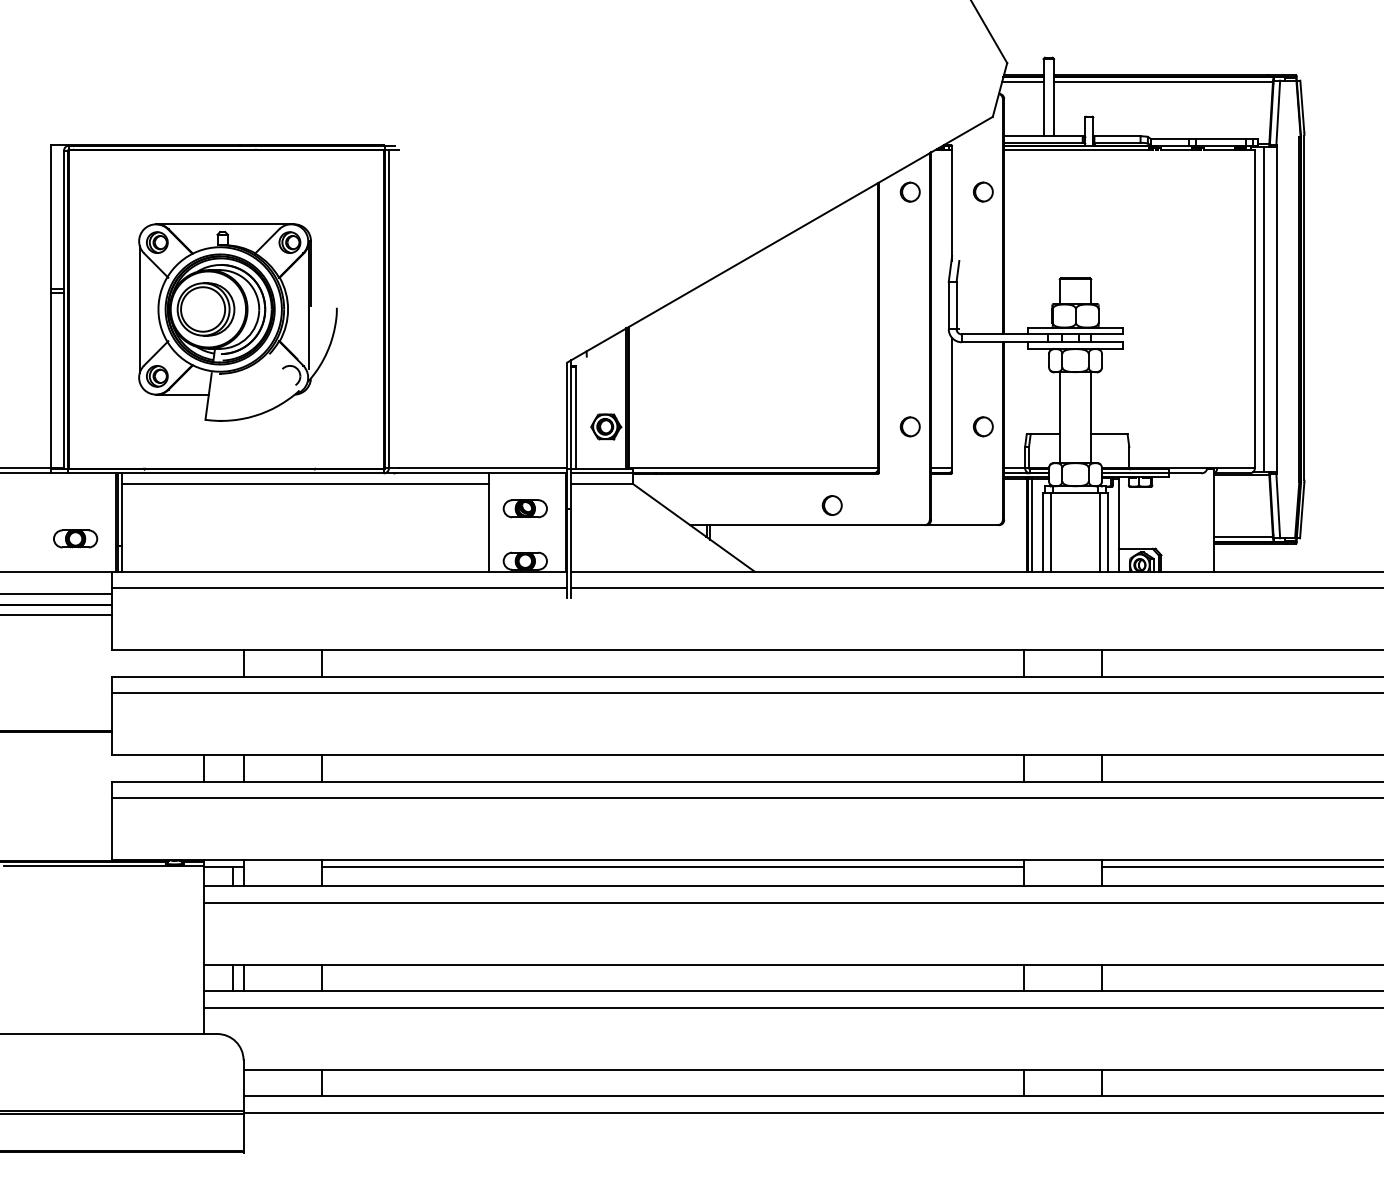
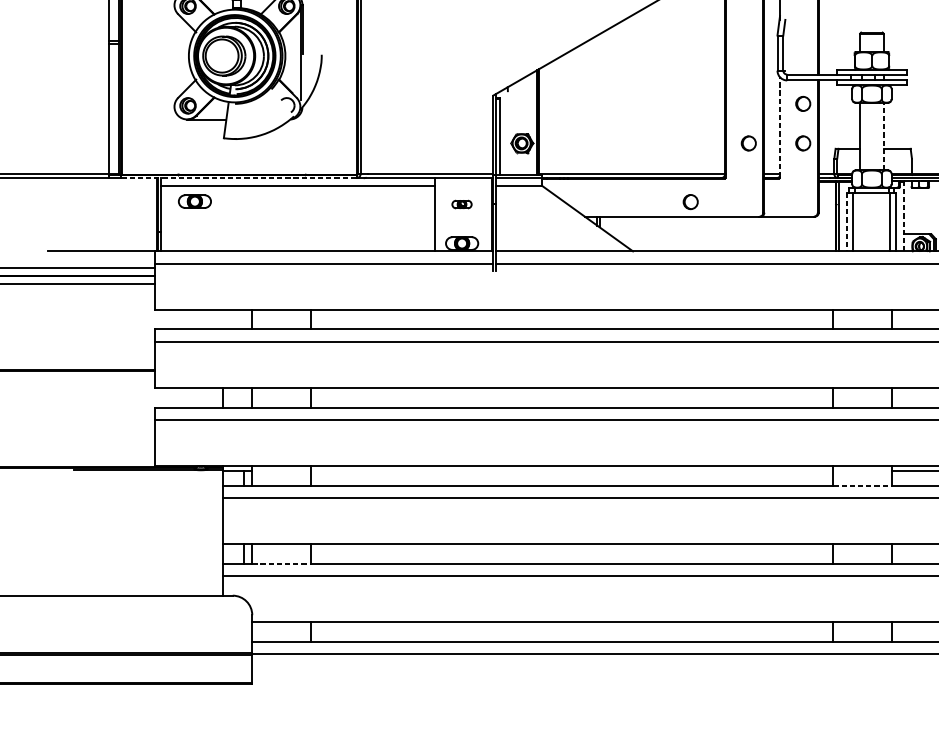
line: (139, 309) -> (174, 56), removed
circle: (983, 373) -> (803, 103), added
line: (952, 404) -> (780, 126), solid -> dashed
line: (1091, 417) -> (883, 136), solid -> dashed
line: (225, 473) -> (238, 178), solid -> dashed
part: (524, 508) -> (461, 204), size x0.6
line: (1118, 525) -> (903, 216), solid -> dashed
line: (1042, 532) -> (847, 222), solid -> dashed
part: (75, 538) -> (194, 201), moved
line: (672, 866) -> (571, 470), removed
line: (1063, 886) -> (862, 485), solid -> dashed
line: (283, 991) -> (282, 564), solid -> dashed

